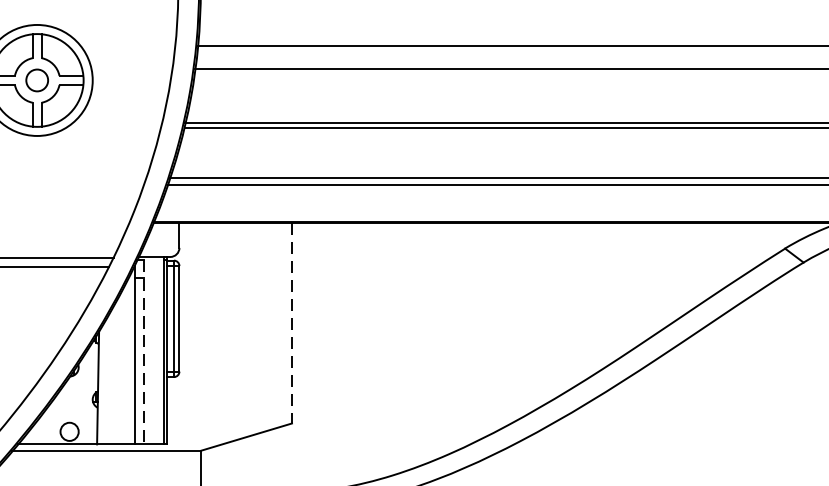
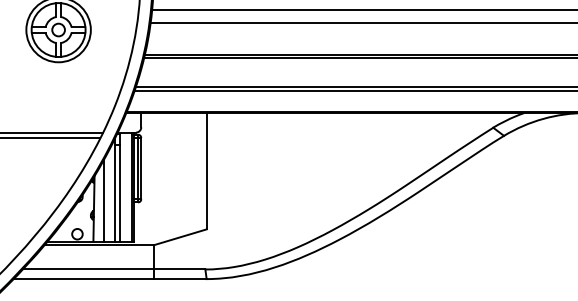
line: (291, 323) -> (206, 171), dashed -> solid
line: (143, 351) -> (120, 187), dashed -> solid
line: (114, 373) -> (103, 200), added

